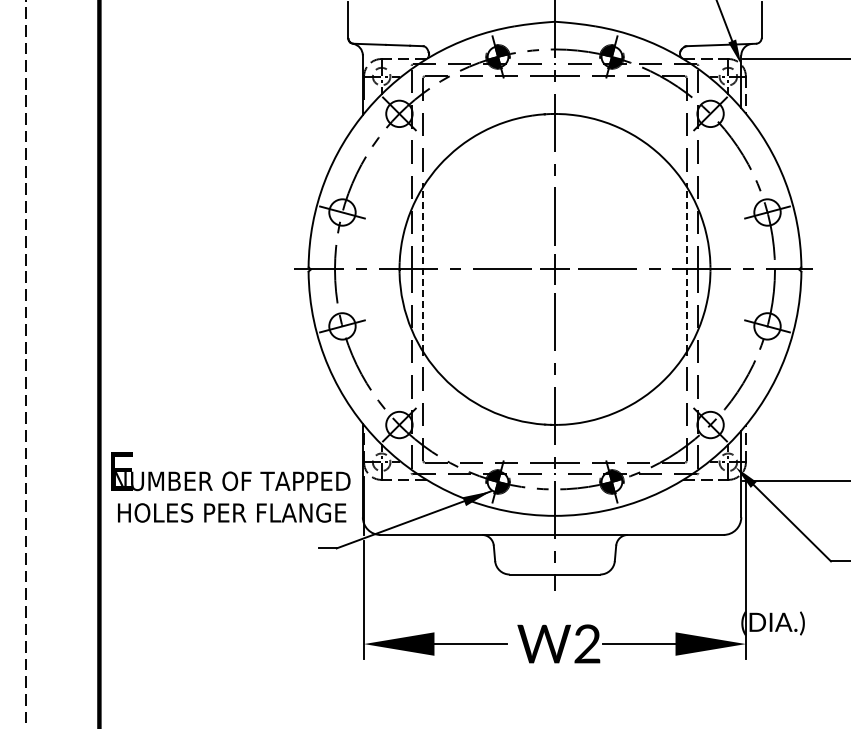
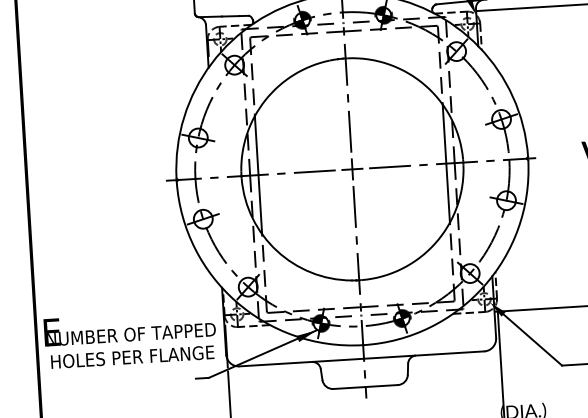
line: (423, 269) -> (258, 175), dashed -> solid
line: (686, 269) -> (446, 163), dashed -> solid

